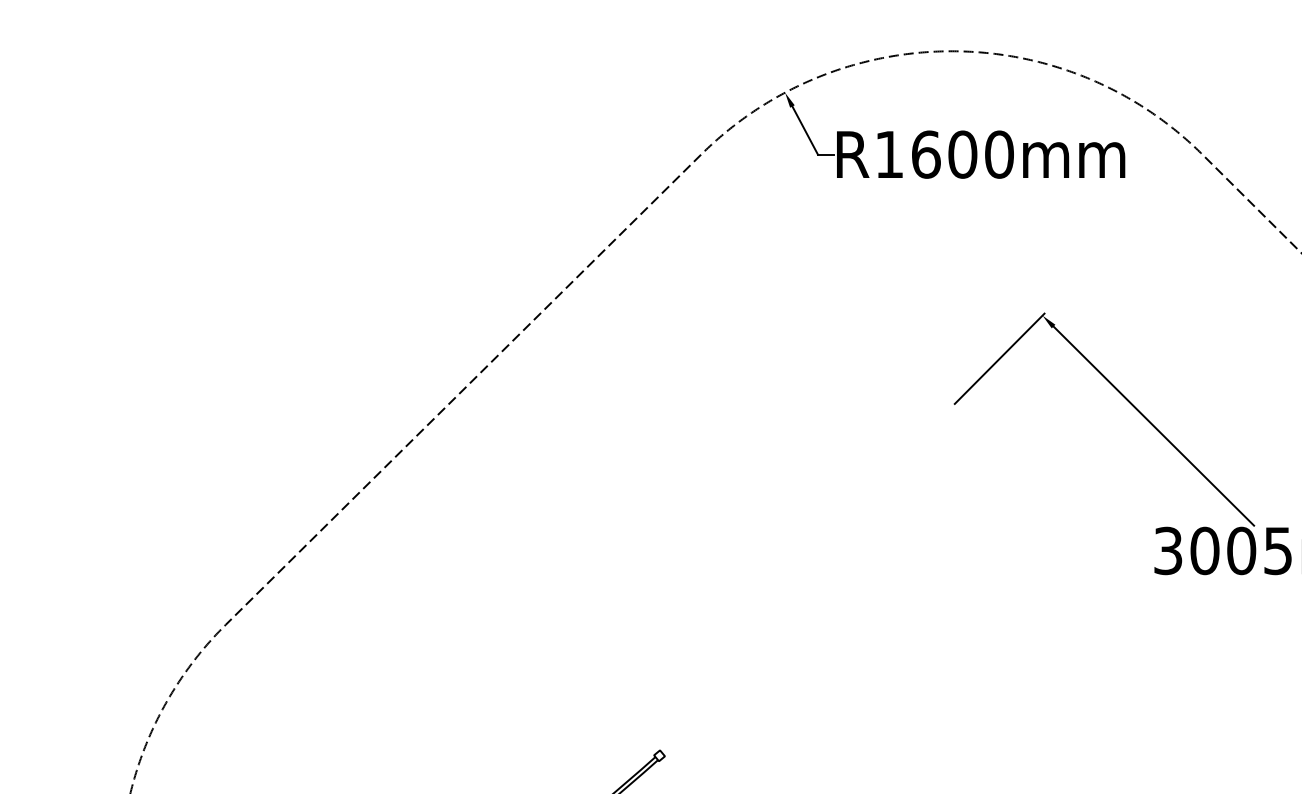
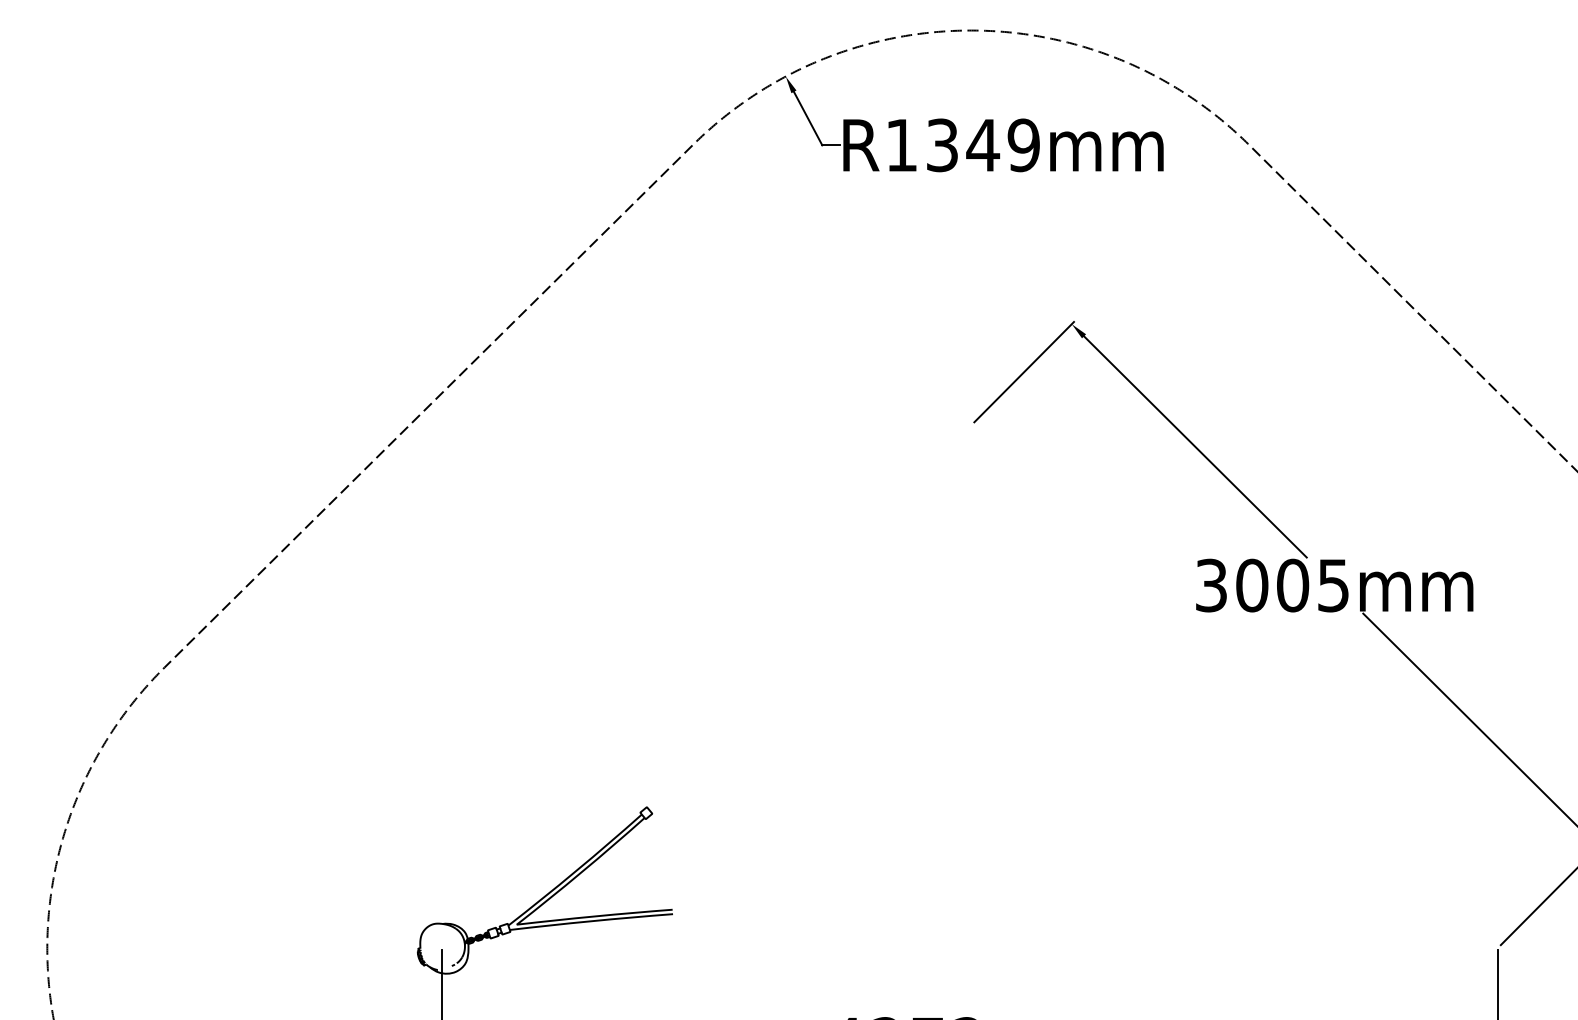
text: (963, 154) -> (983, 145), R1600mm -> R1349mm

